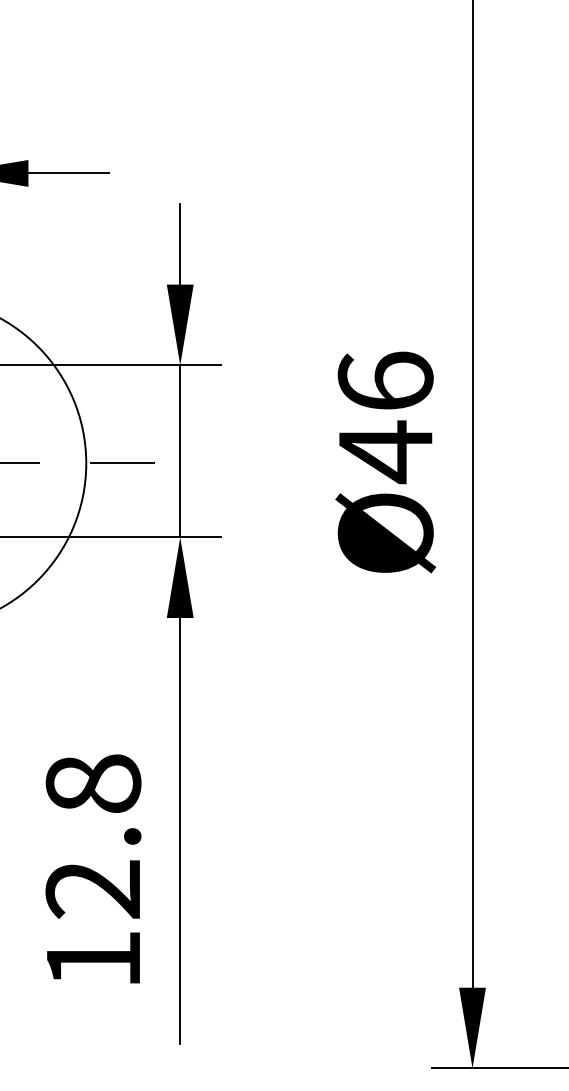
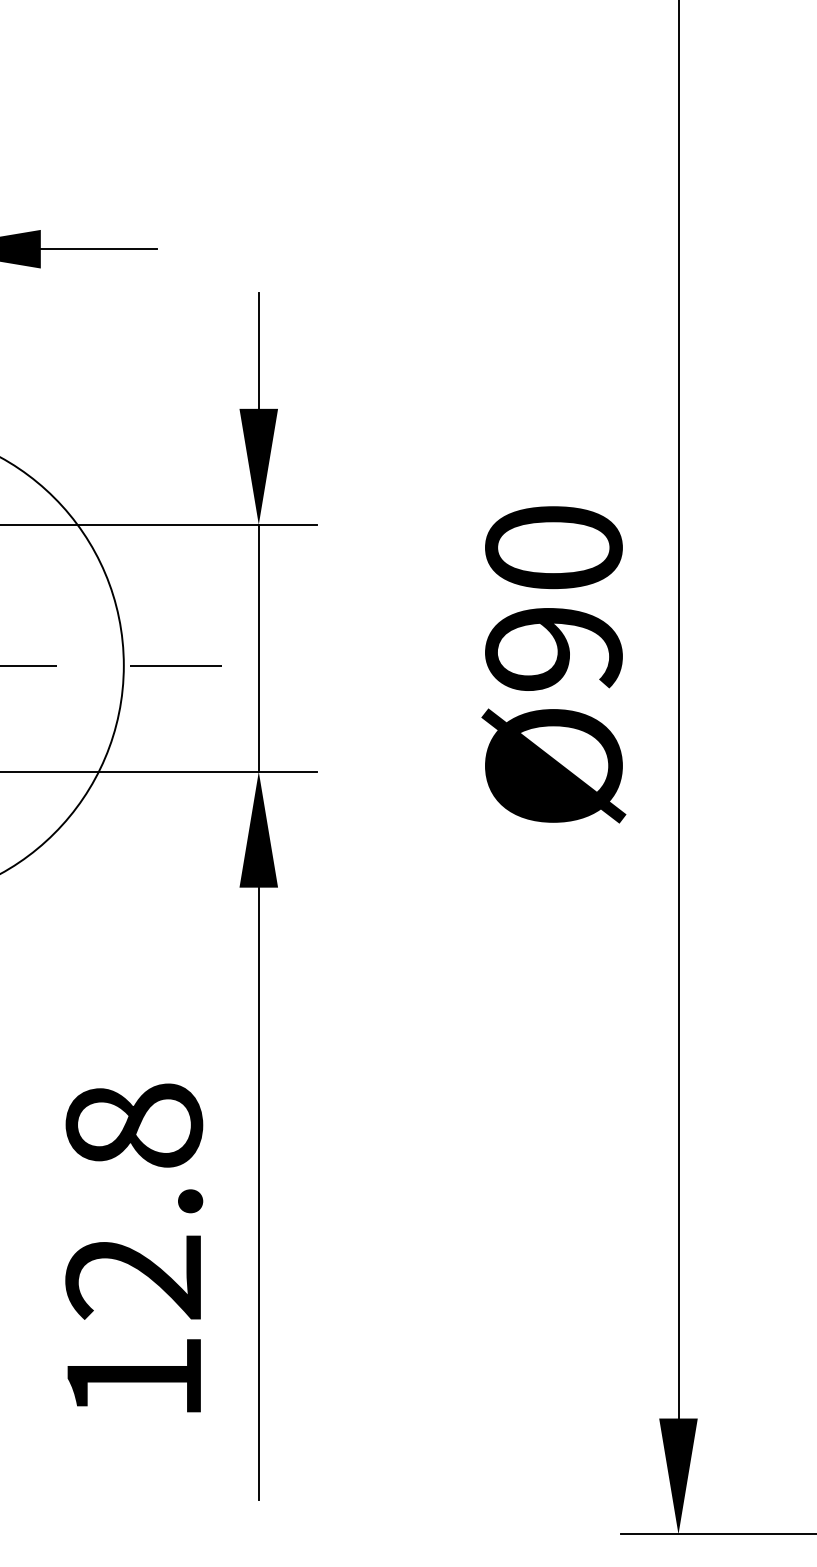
text: (385, 417) -> (553, 599), Ø46 -> Ø90

